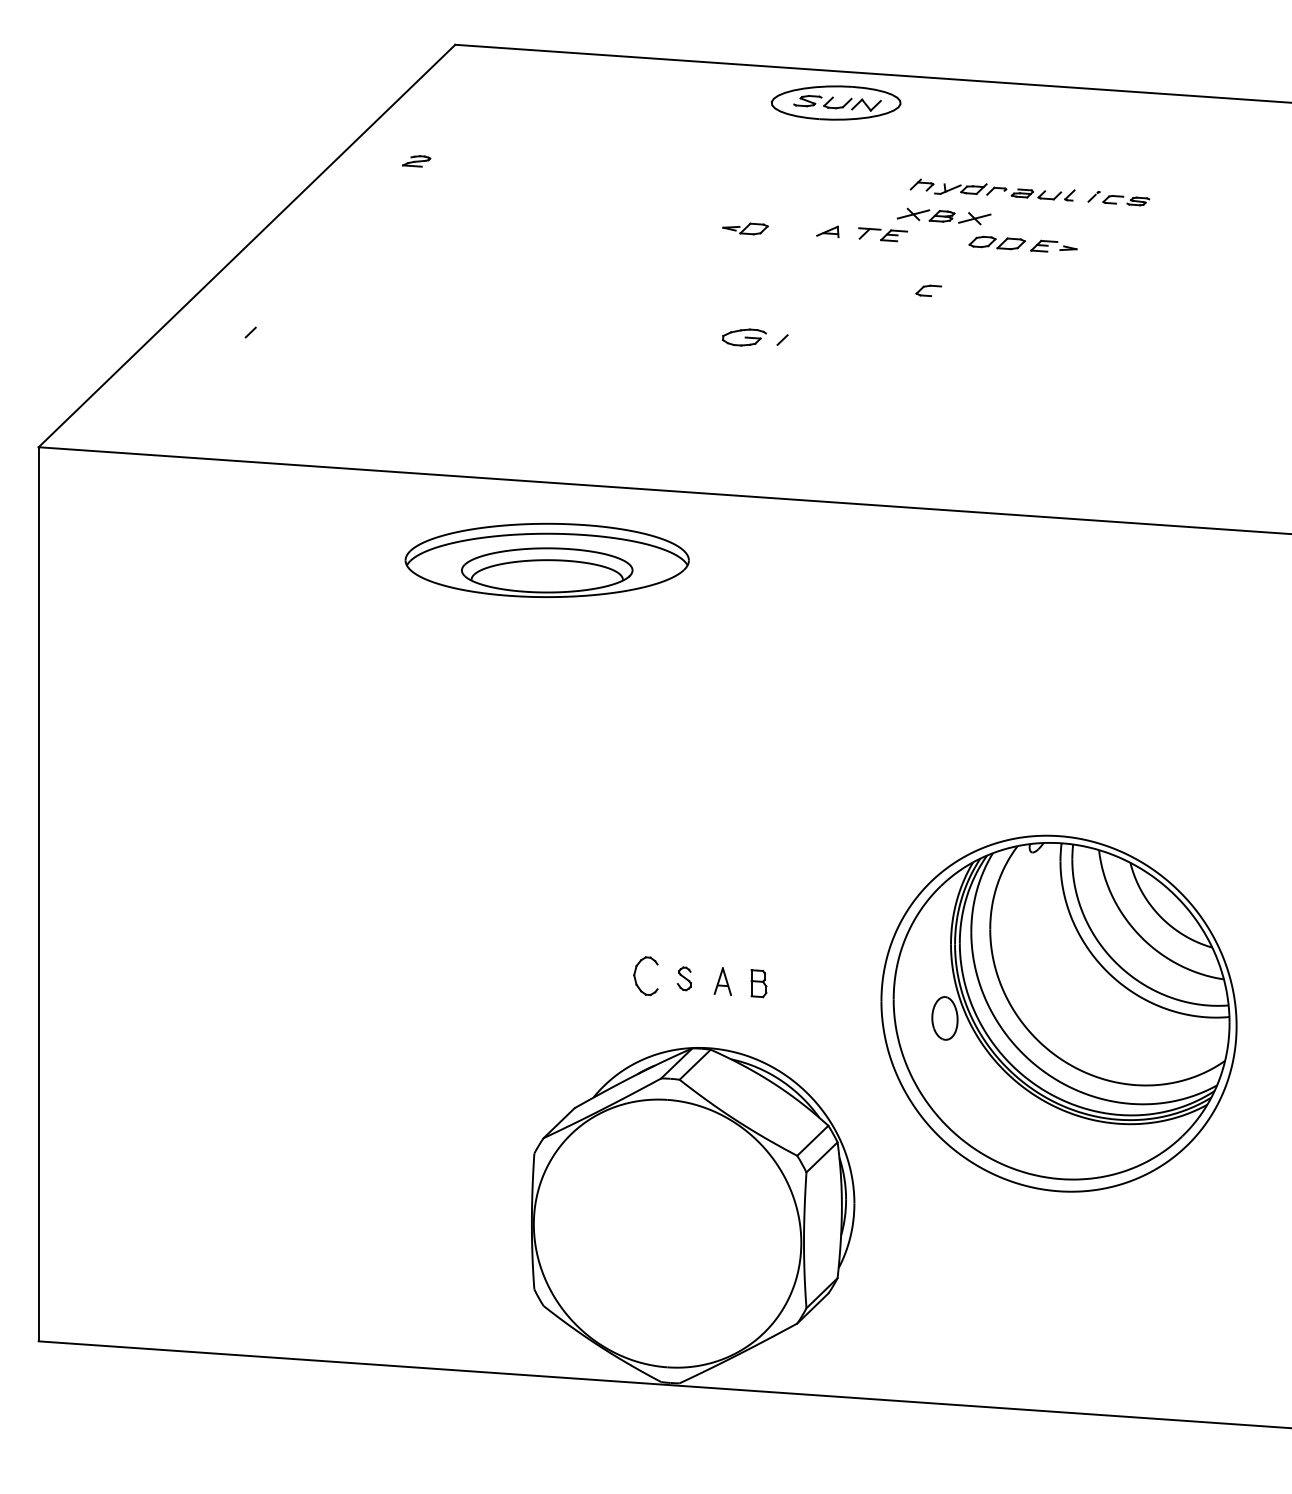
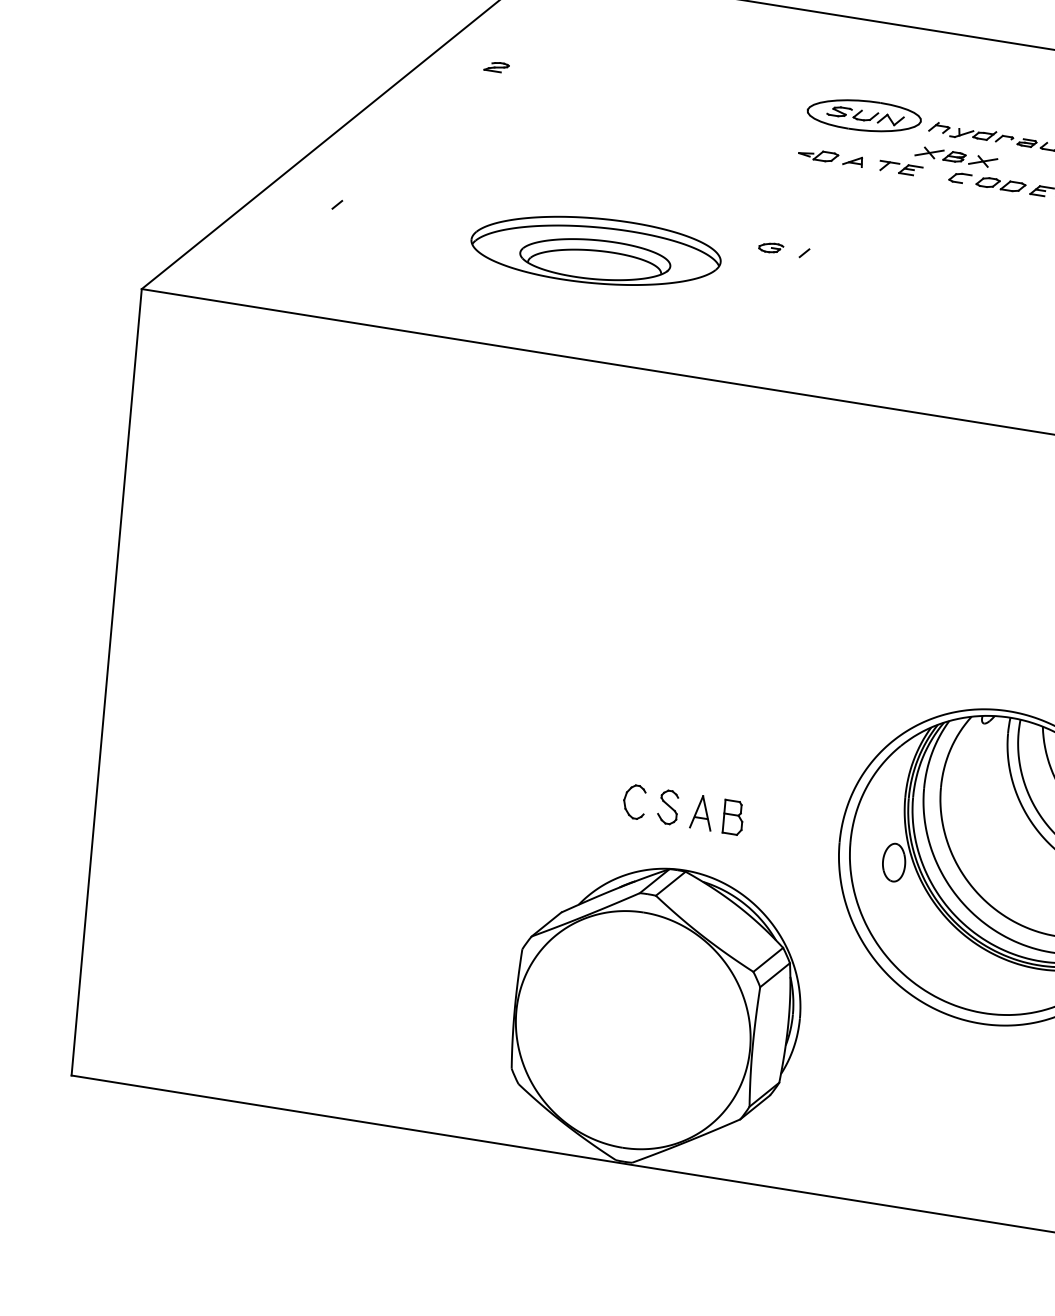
part: (835, 102) -> (863, 115), moved
part: (745, 228) -> (818, 155), moved
part: (928, 290) -> (960, 177), moved
part: (744, 337) -> (771, 247), size x0.62
part: (546, 559) -> (595, 249), moved
part: (683, 978) -> (667, 806), size x1.67
part: (722, 981) -> (701, 812), size x1.43
part: (758, 983) -> (732, 817), size x1.43

